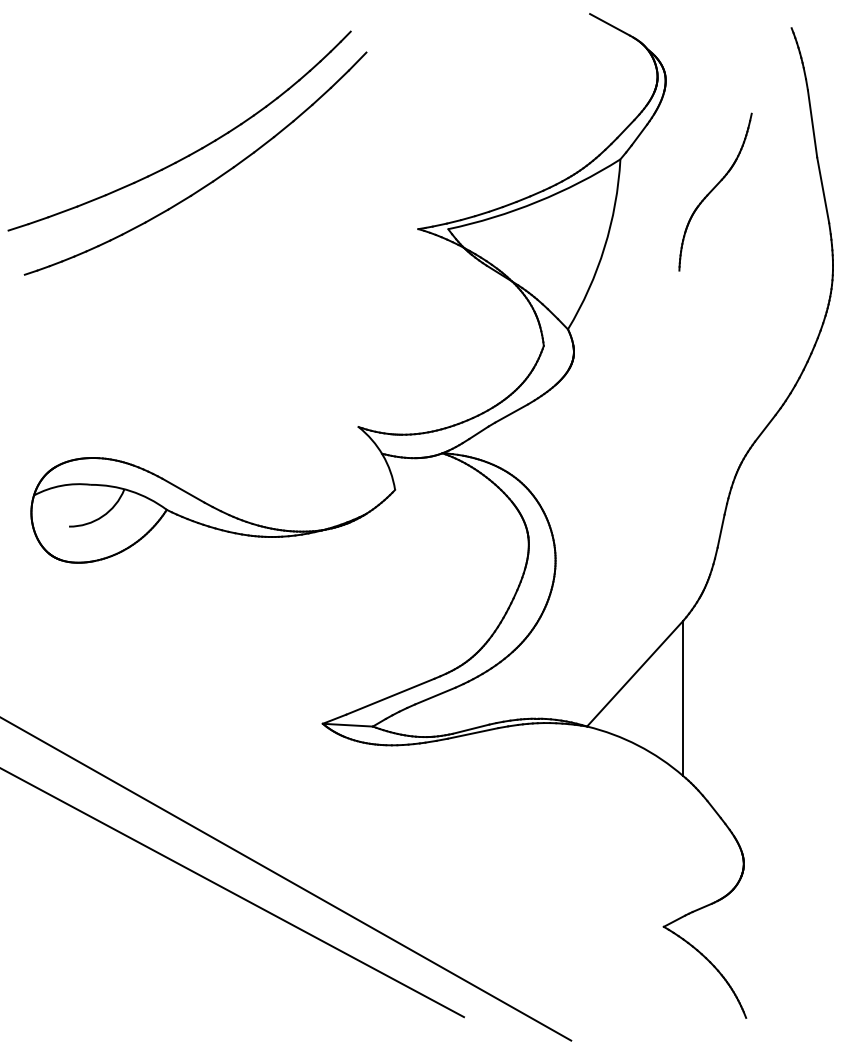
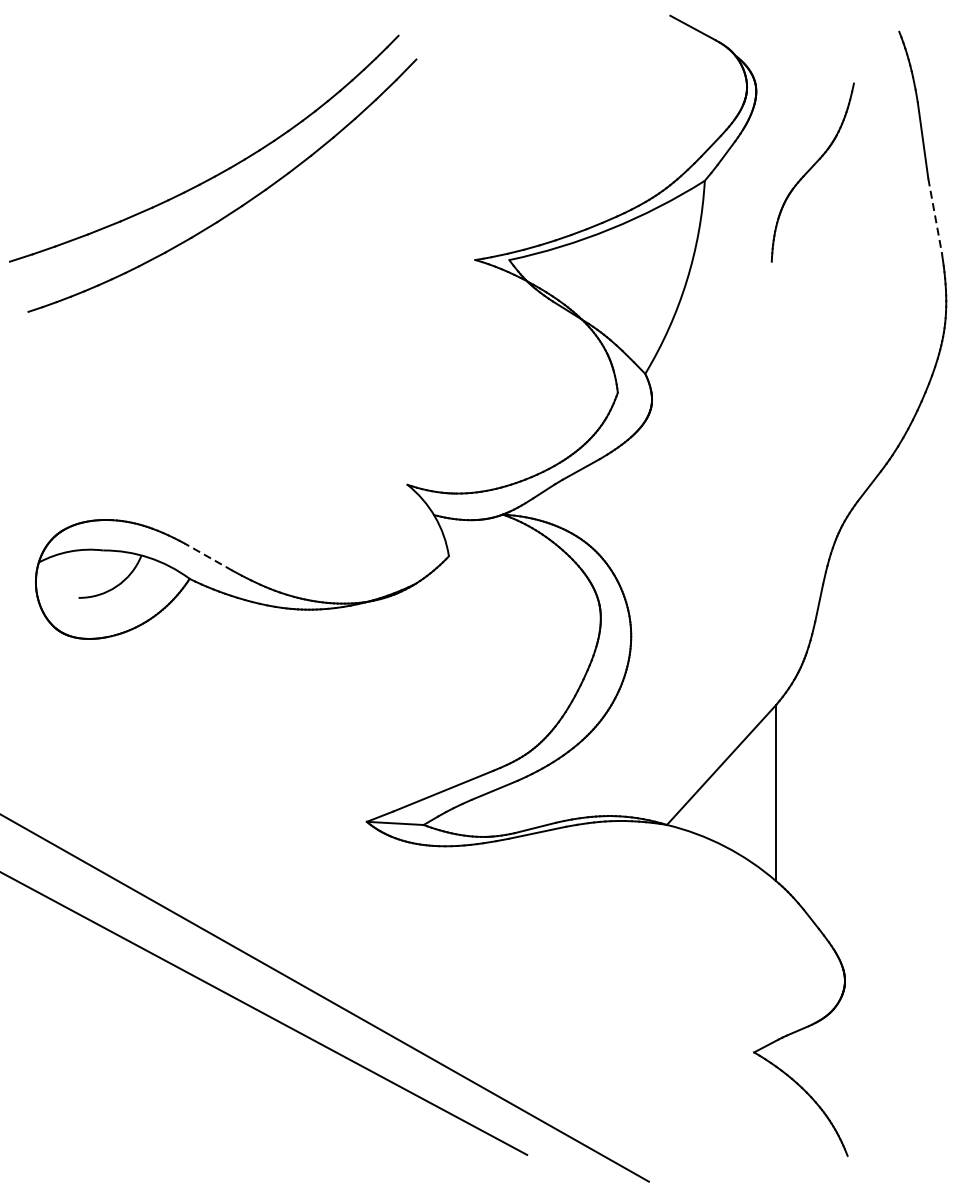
line: (823, 190) -> (935, 216), solid -> dashed
part: (715, 191) -> (812, 171), moved
line: (183, 490) -> (208, 556), solid -> dashed

